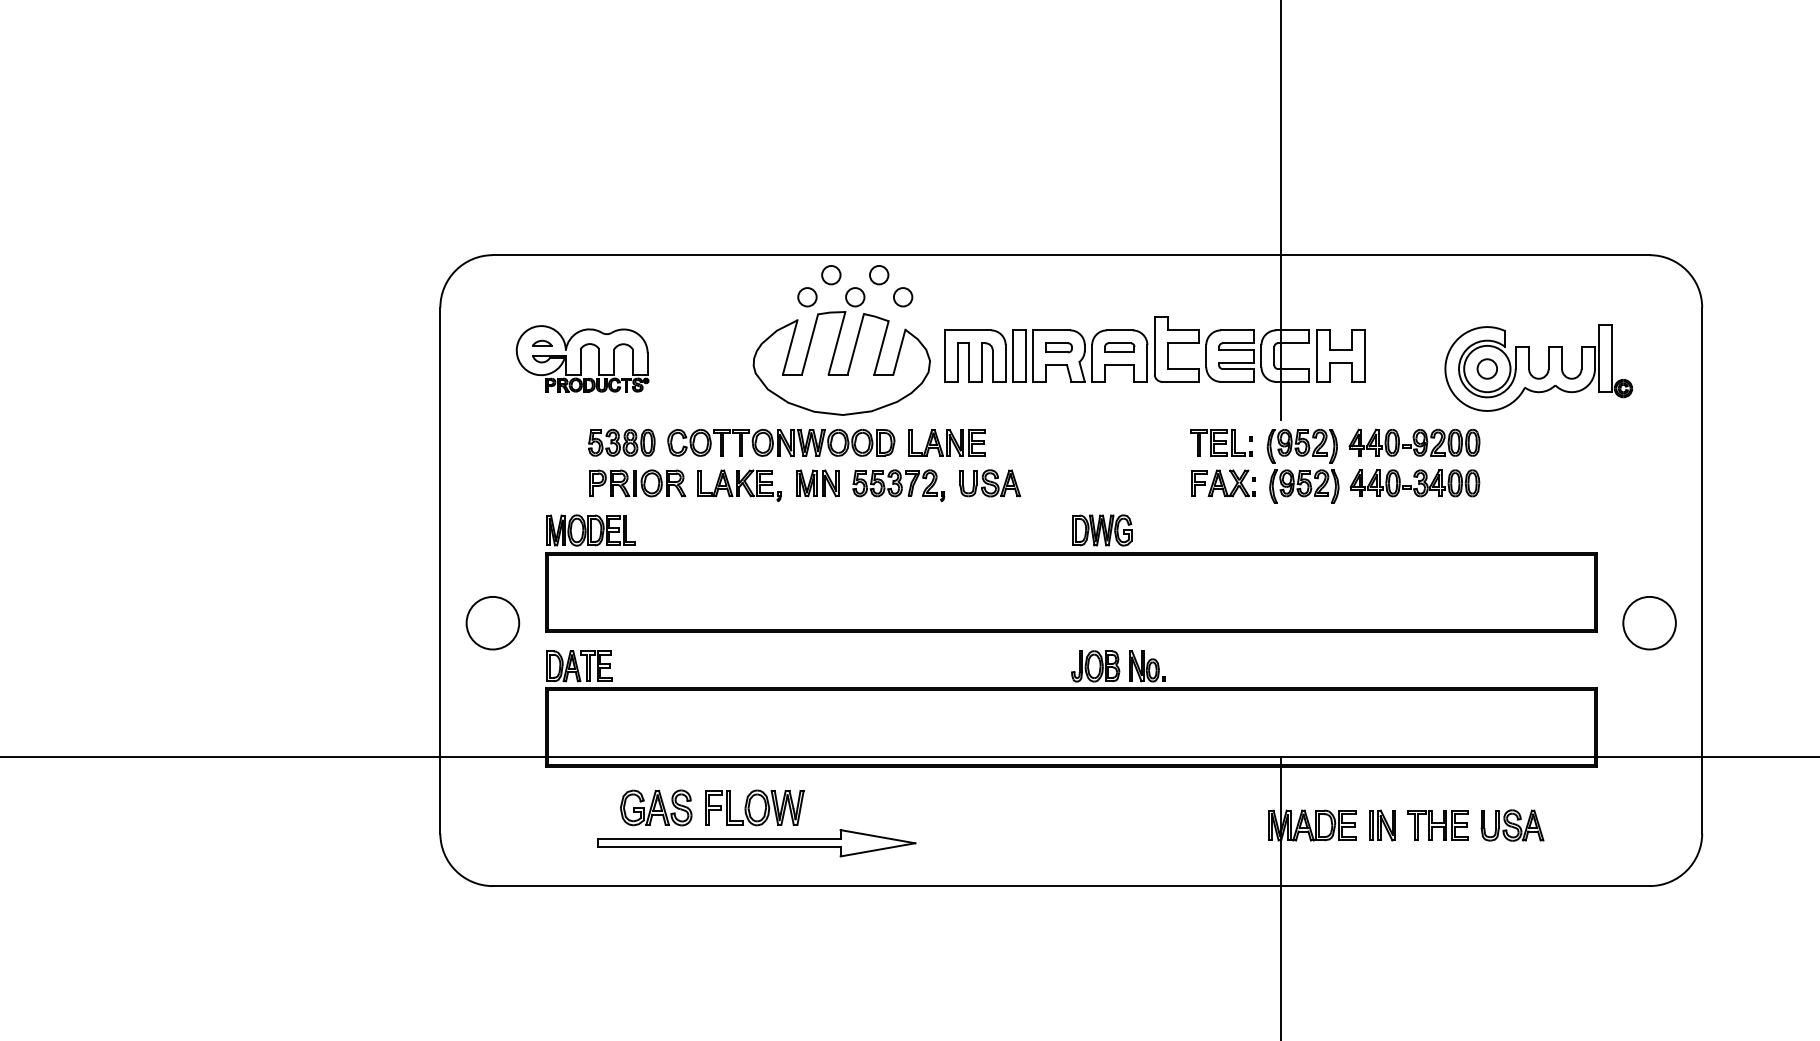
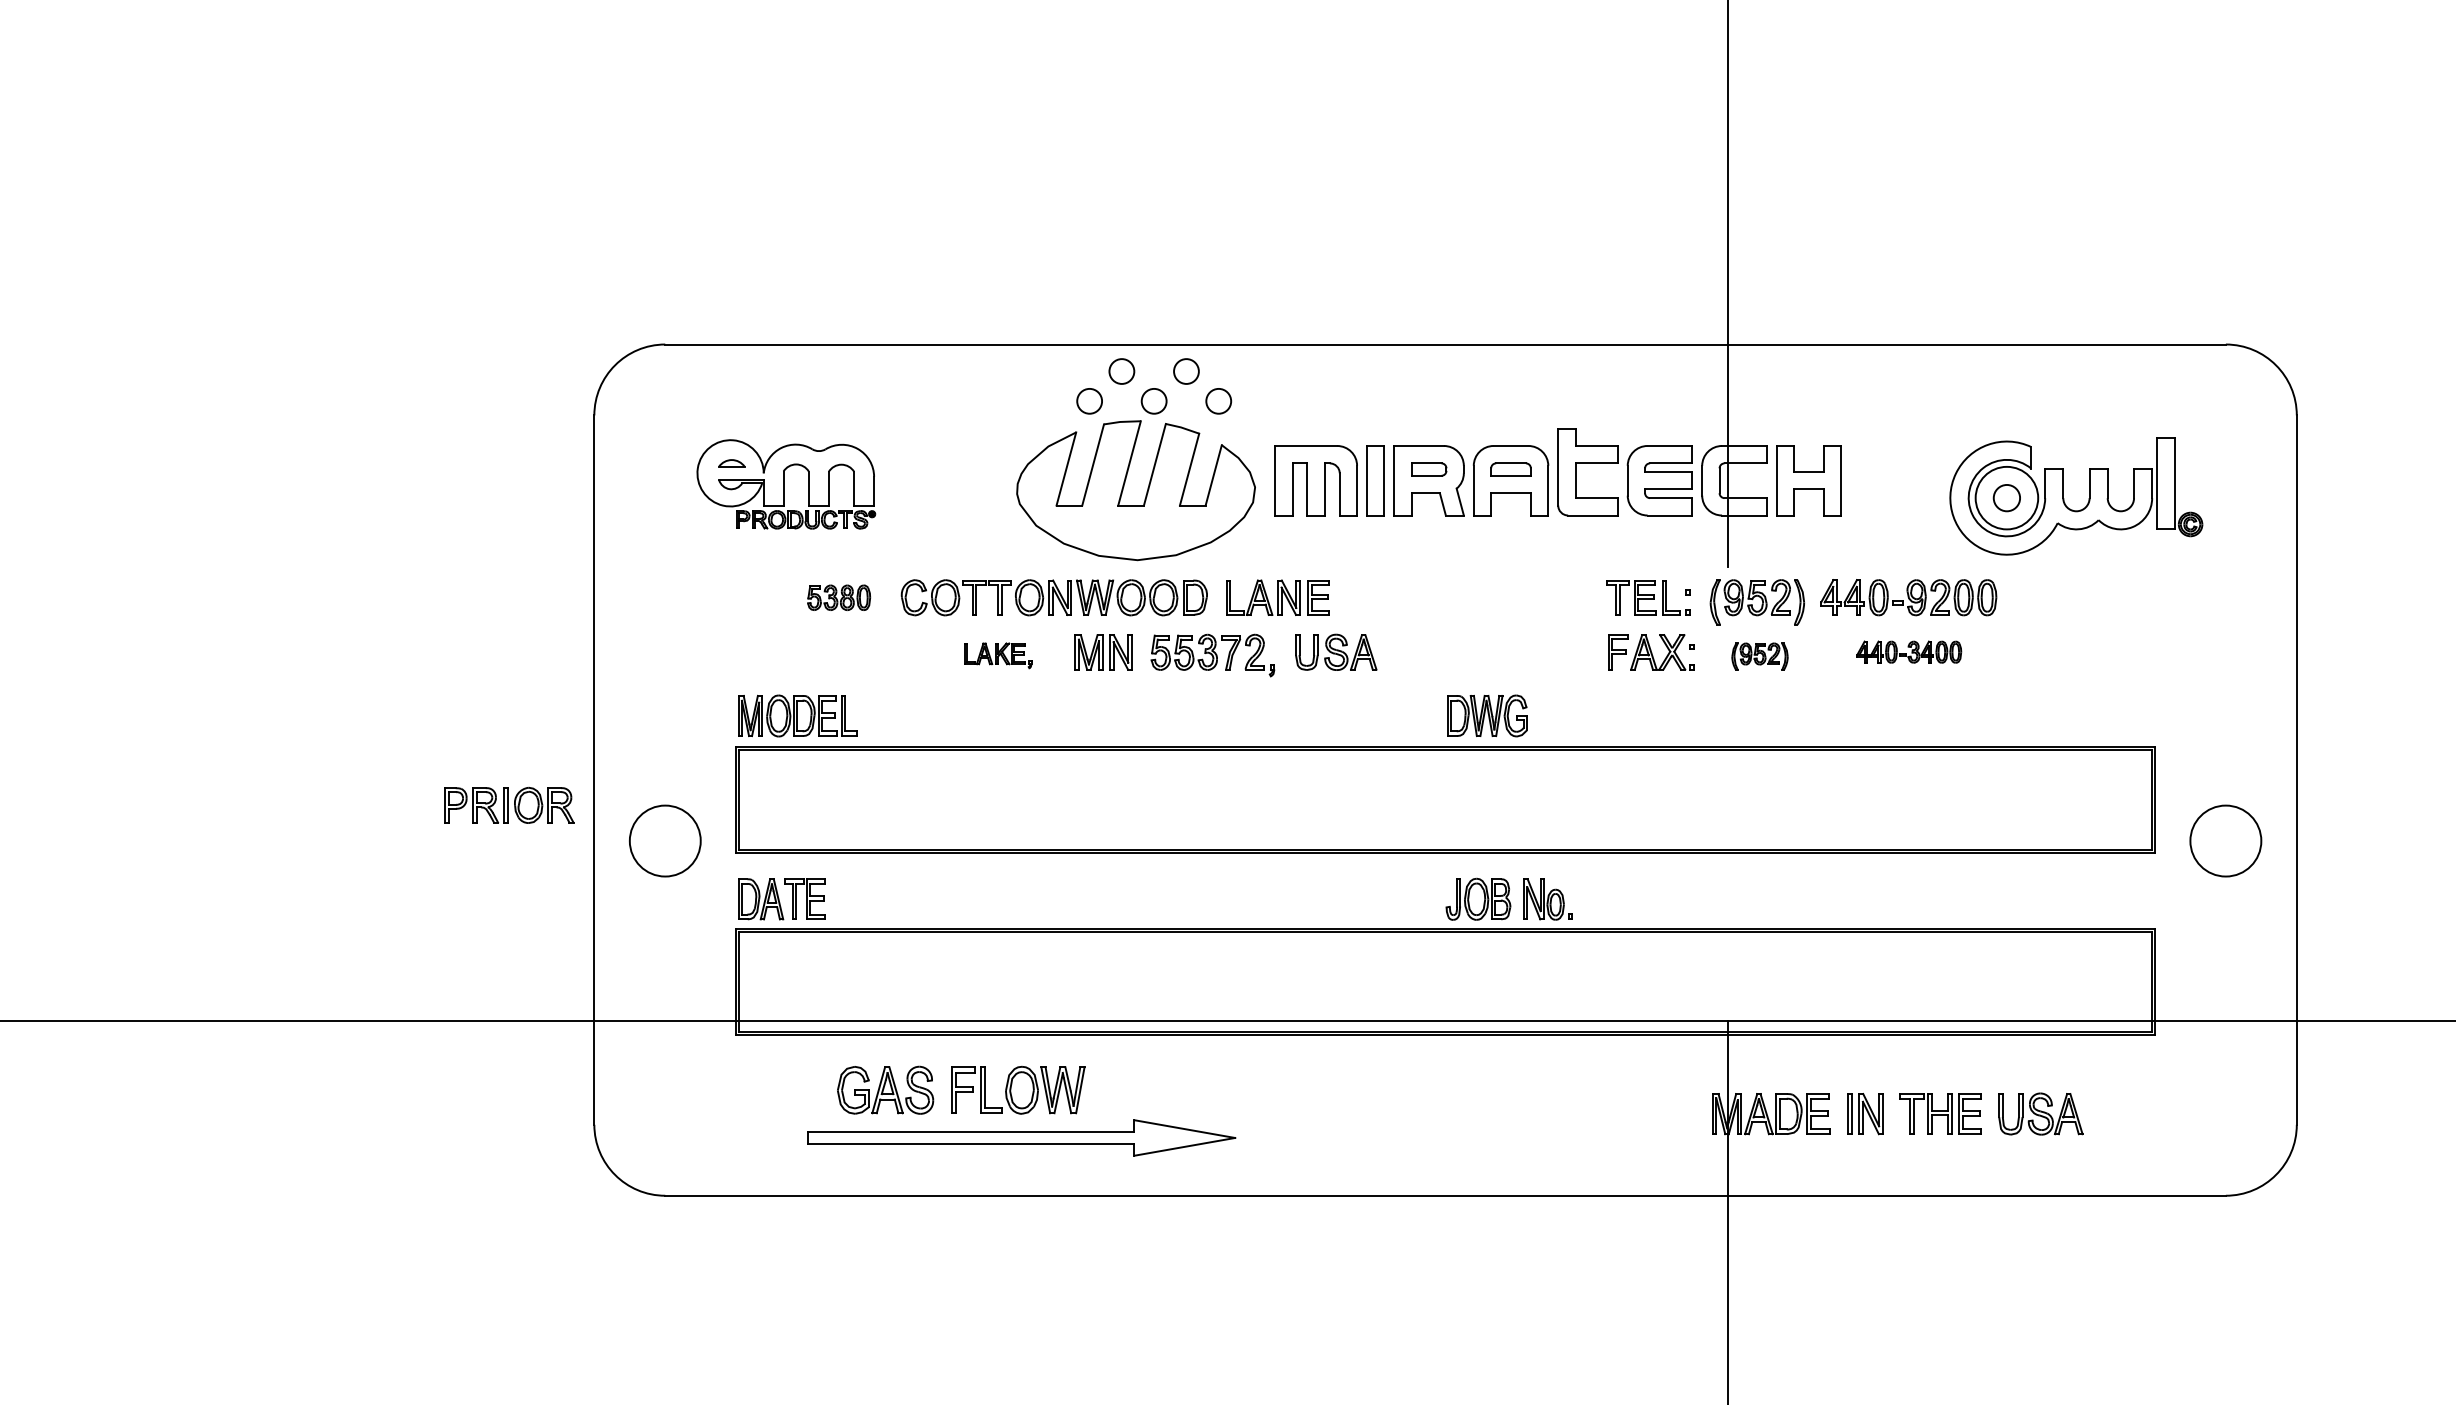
part: (621, 442) -> (838, 597), size x0.7
part: (1414, 482) -> (1908, 651), size x0.6
part: (637, 483) -> (509, 805), moved
part: (739, 485) -> (997, 655), size x0.6
part: (1303, 486) -> (1759, 656), size x0.6

